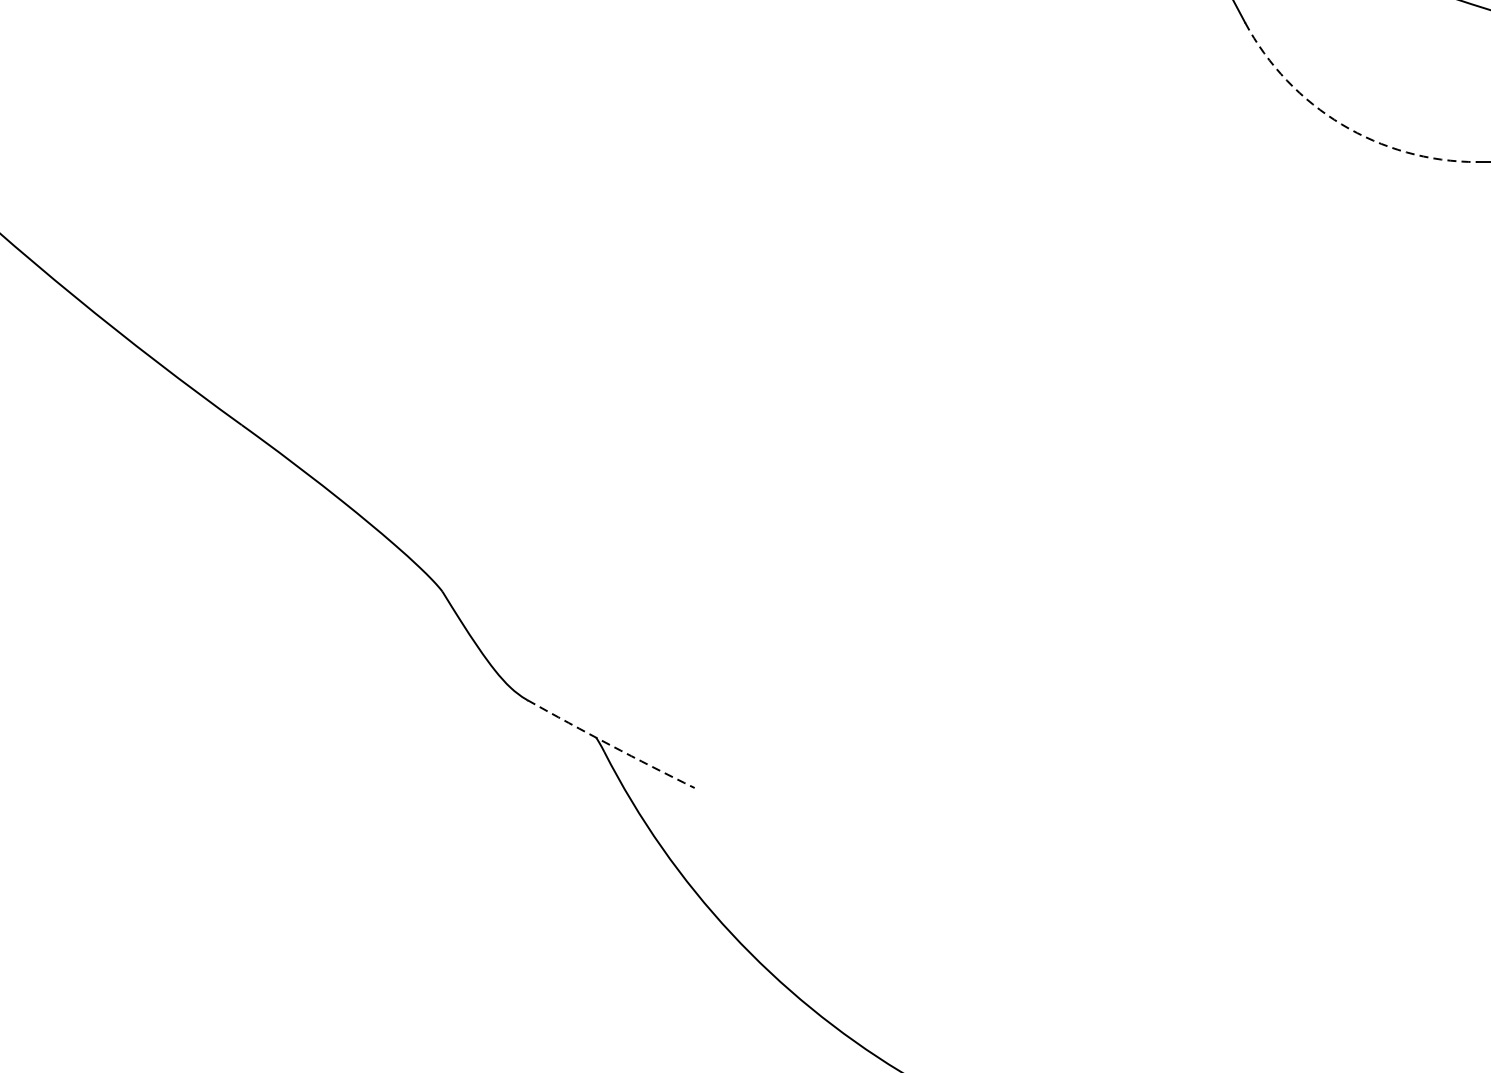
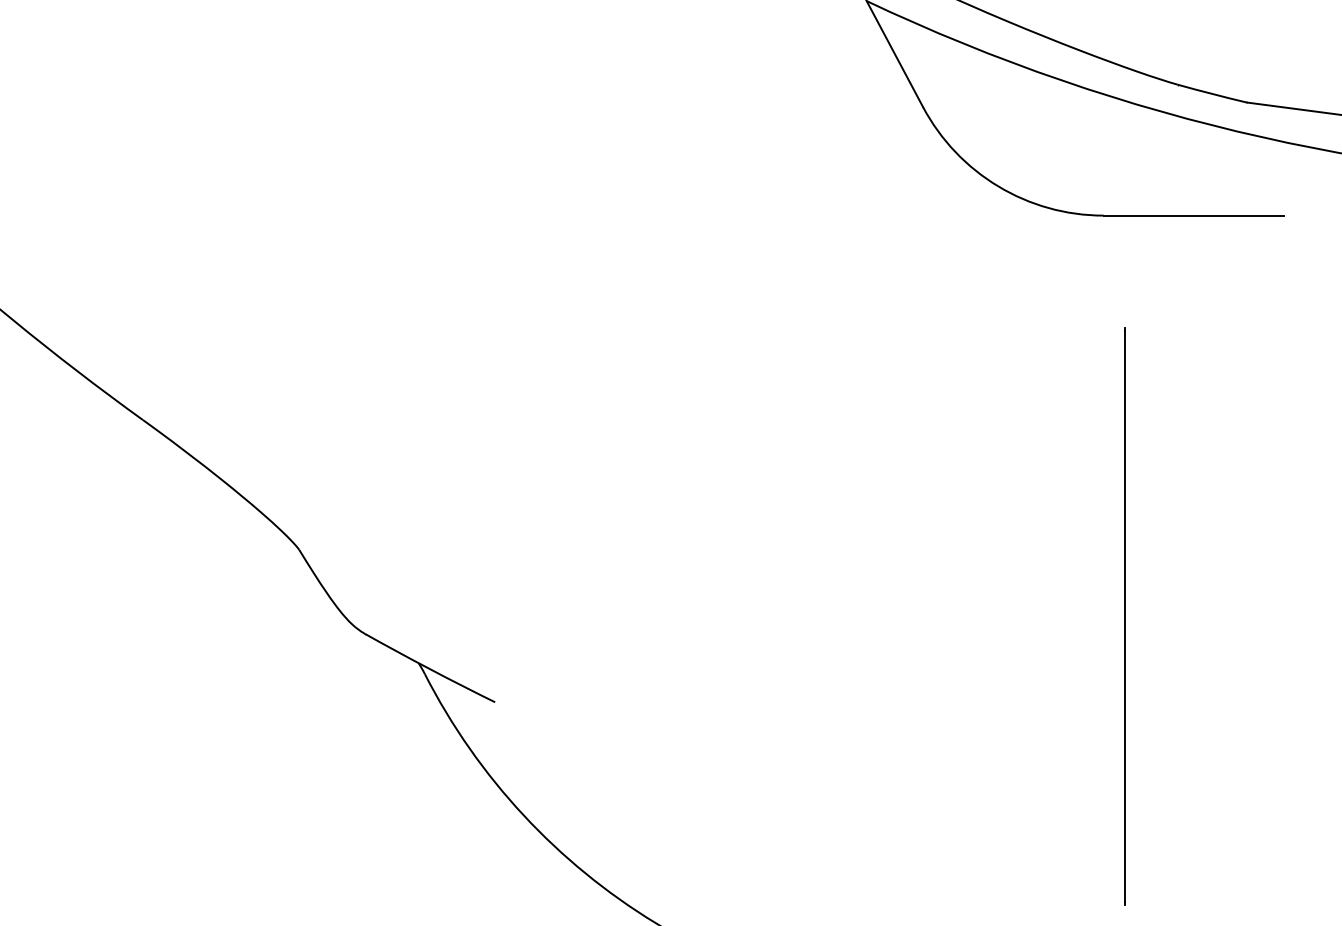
arc: (1342, 124) -> (998, 186), dashed -> solid
arc: (610, 744) -> (429, 668), dashed -> solid

